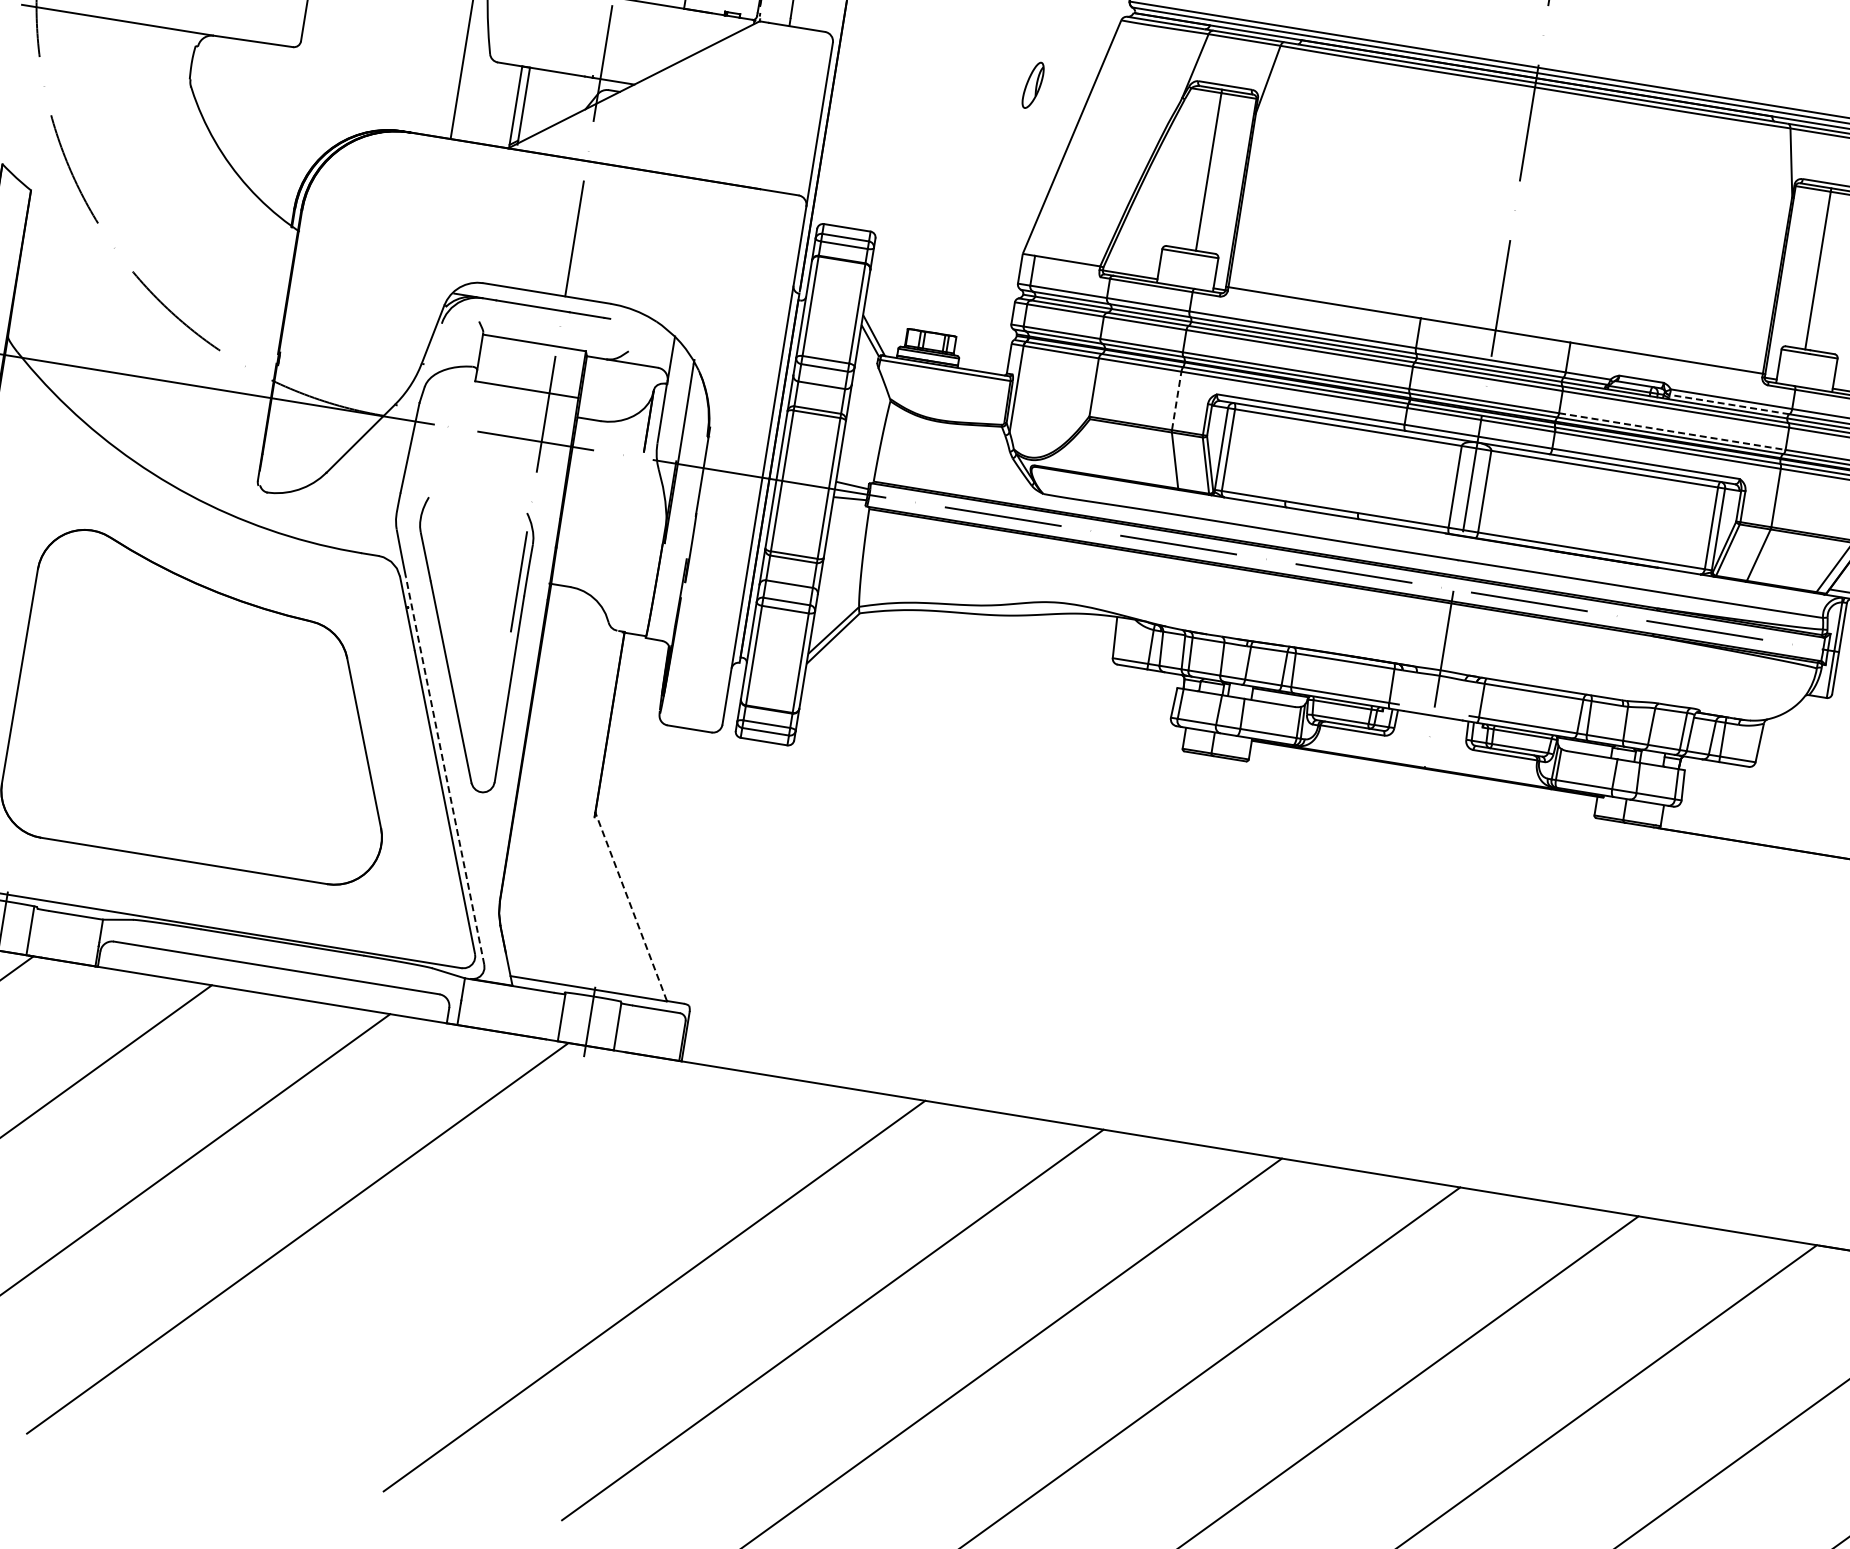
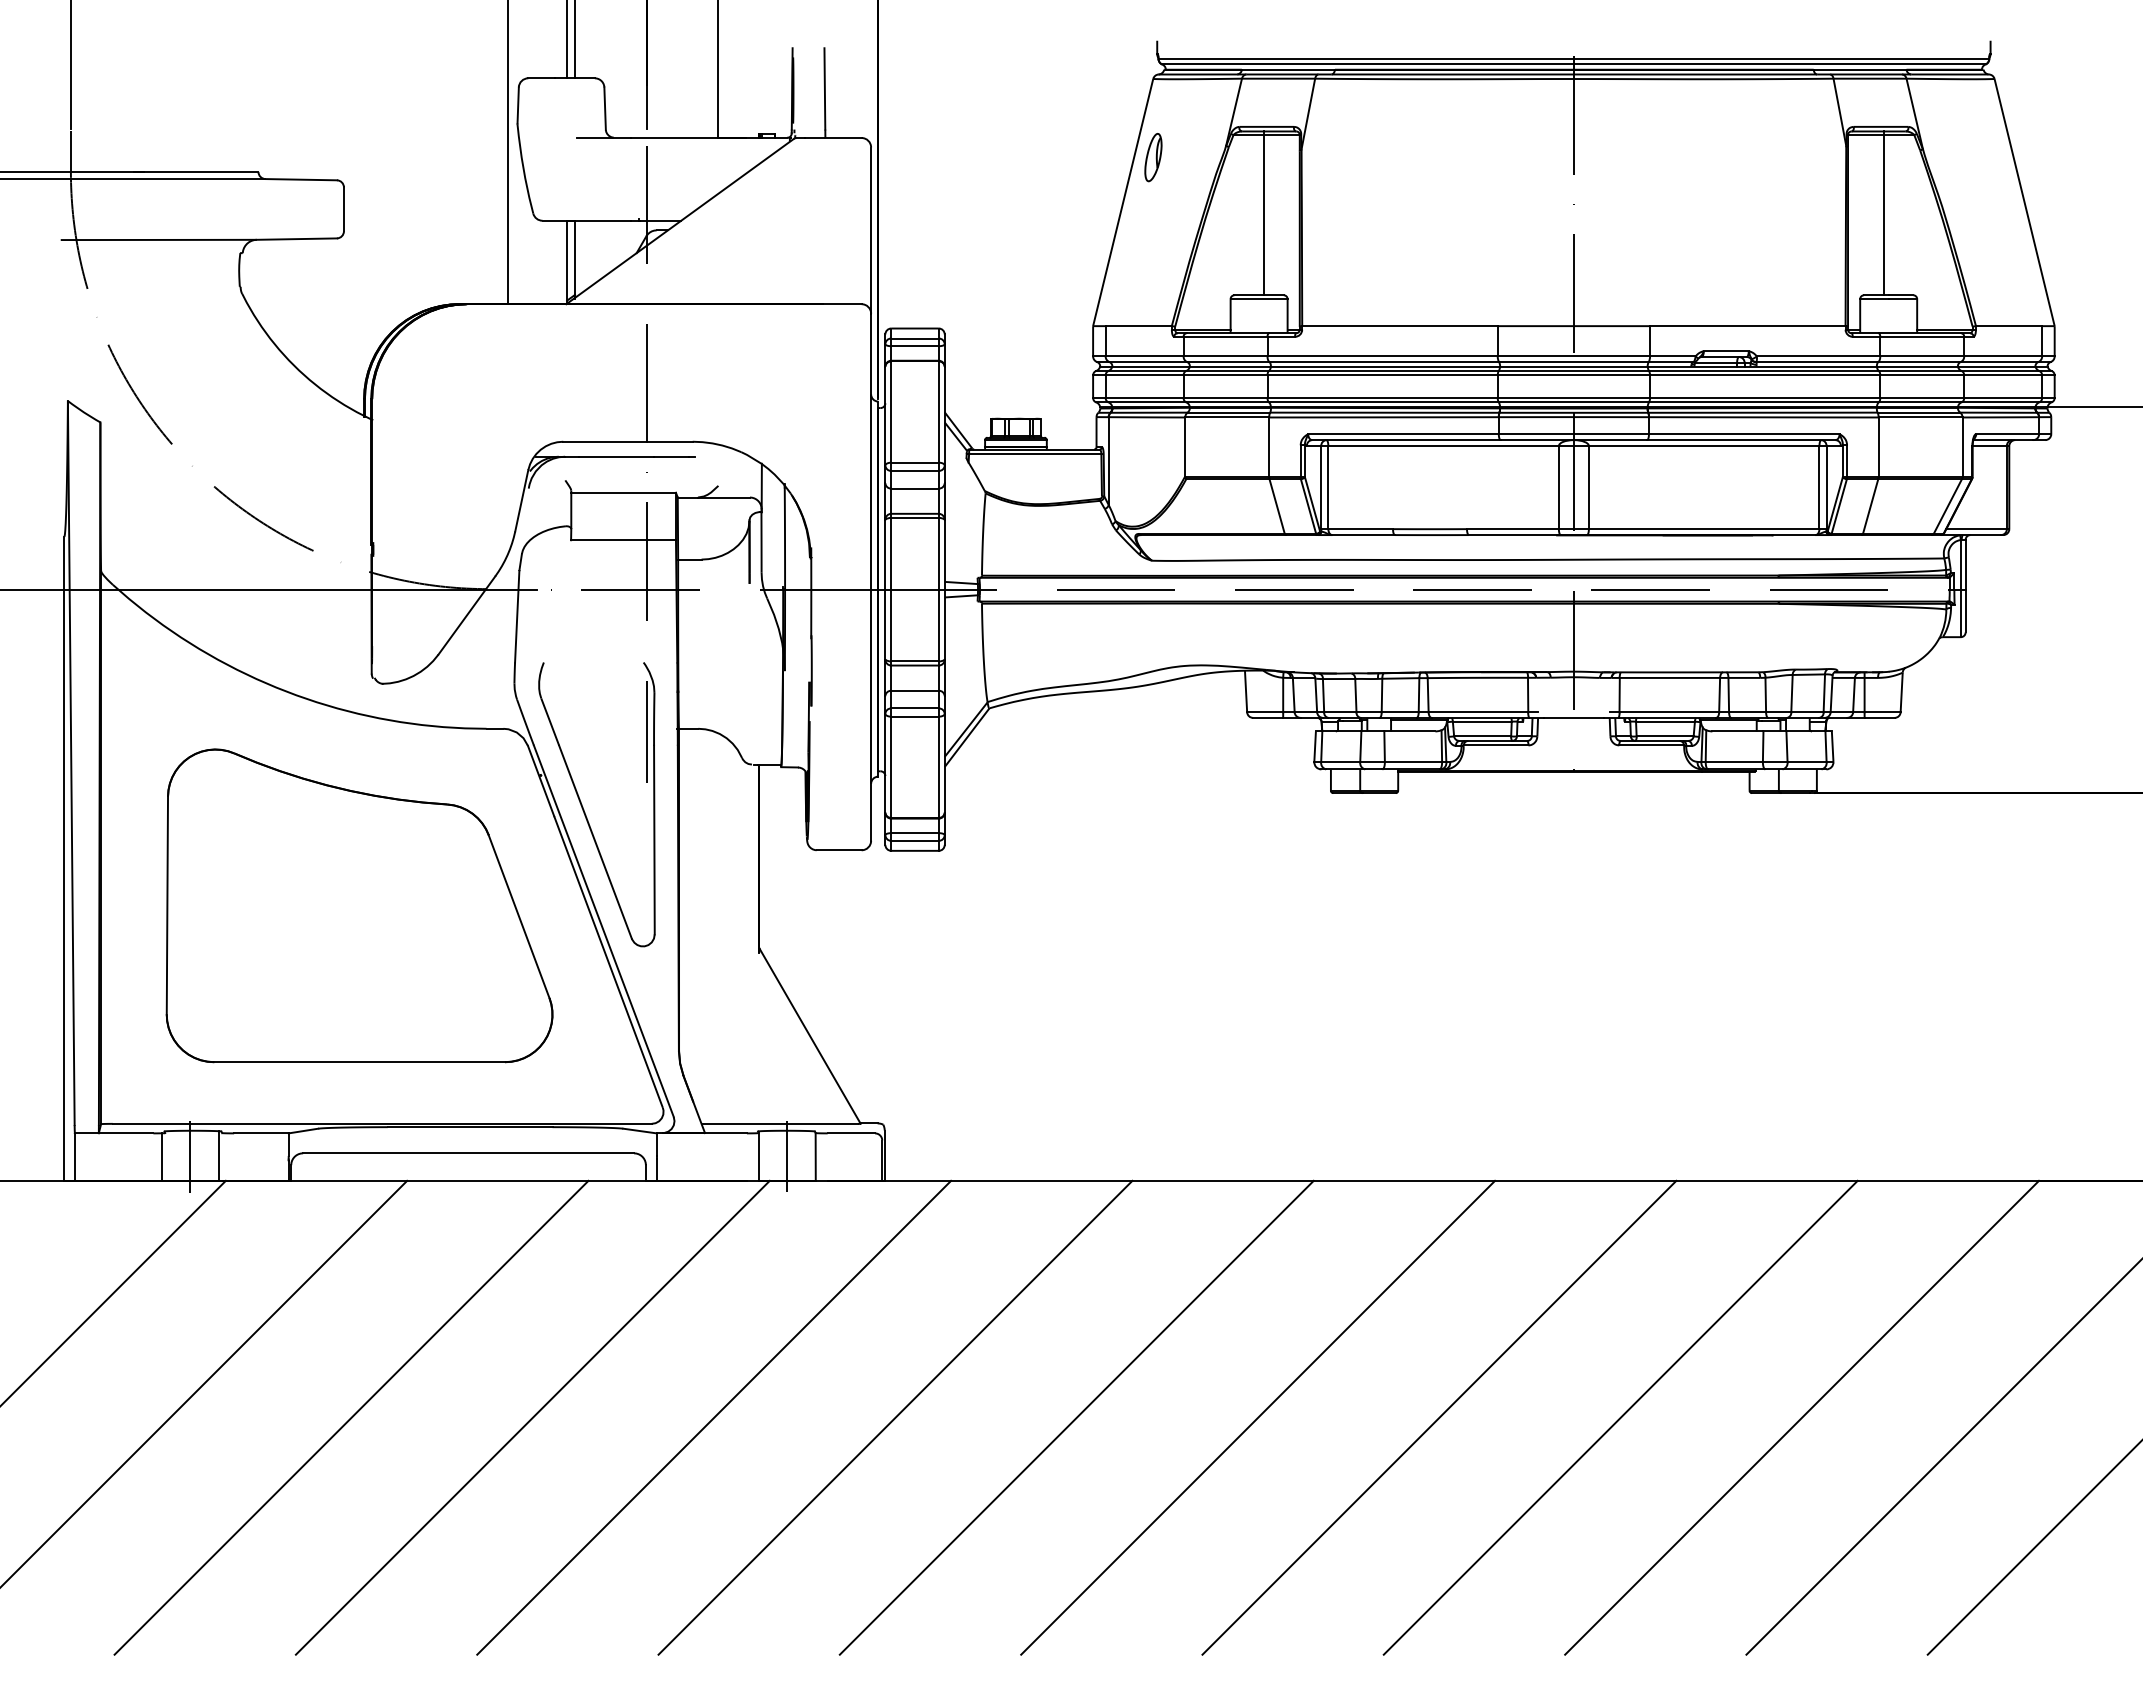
part: (1033, 85) -> (1153, 157), moved
line: (1176, 401) -> (1269, 447), dashed -> solid
line: (1728, 404) -> (1816, 362), dashed -> solid
line: (1672, 431) -> (1765, 397), dashed -> solid
line: (444, 770) -> (603, 930), dashed -> solid
line: (630, 906) -> (809, 1035), dashed -> solid
line: (476, 1266) -> (714, 1417), added

